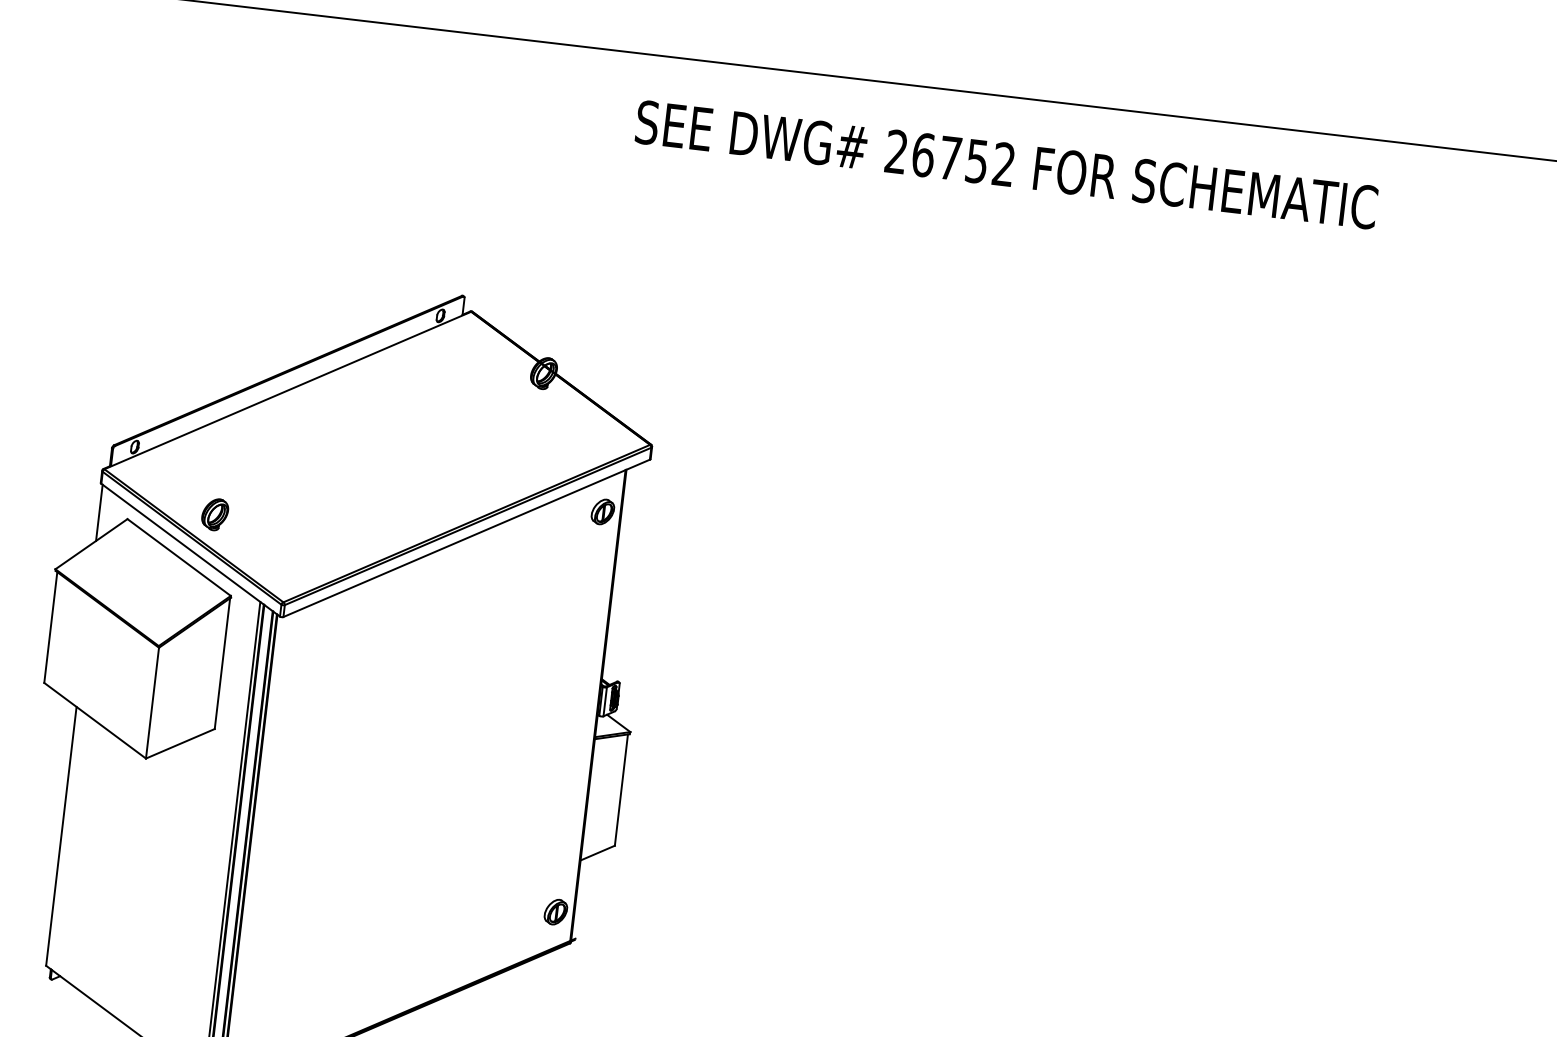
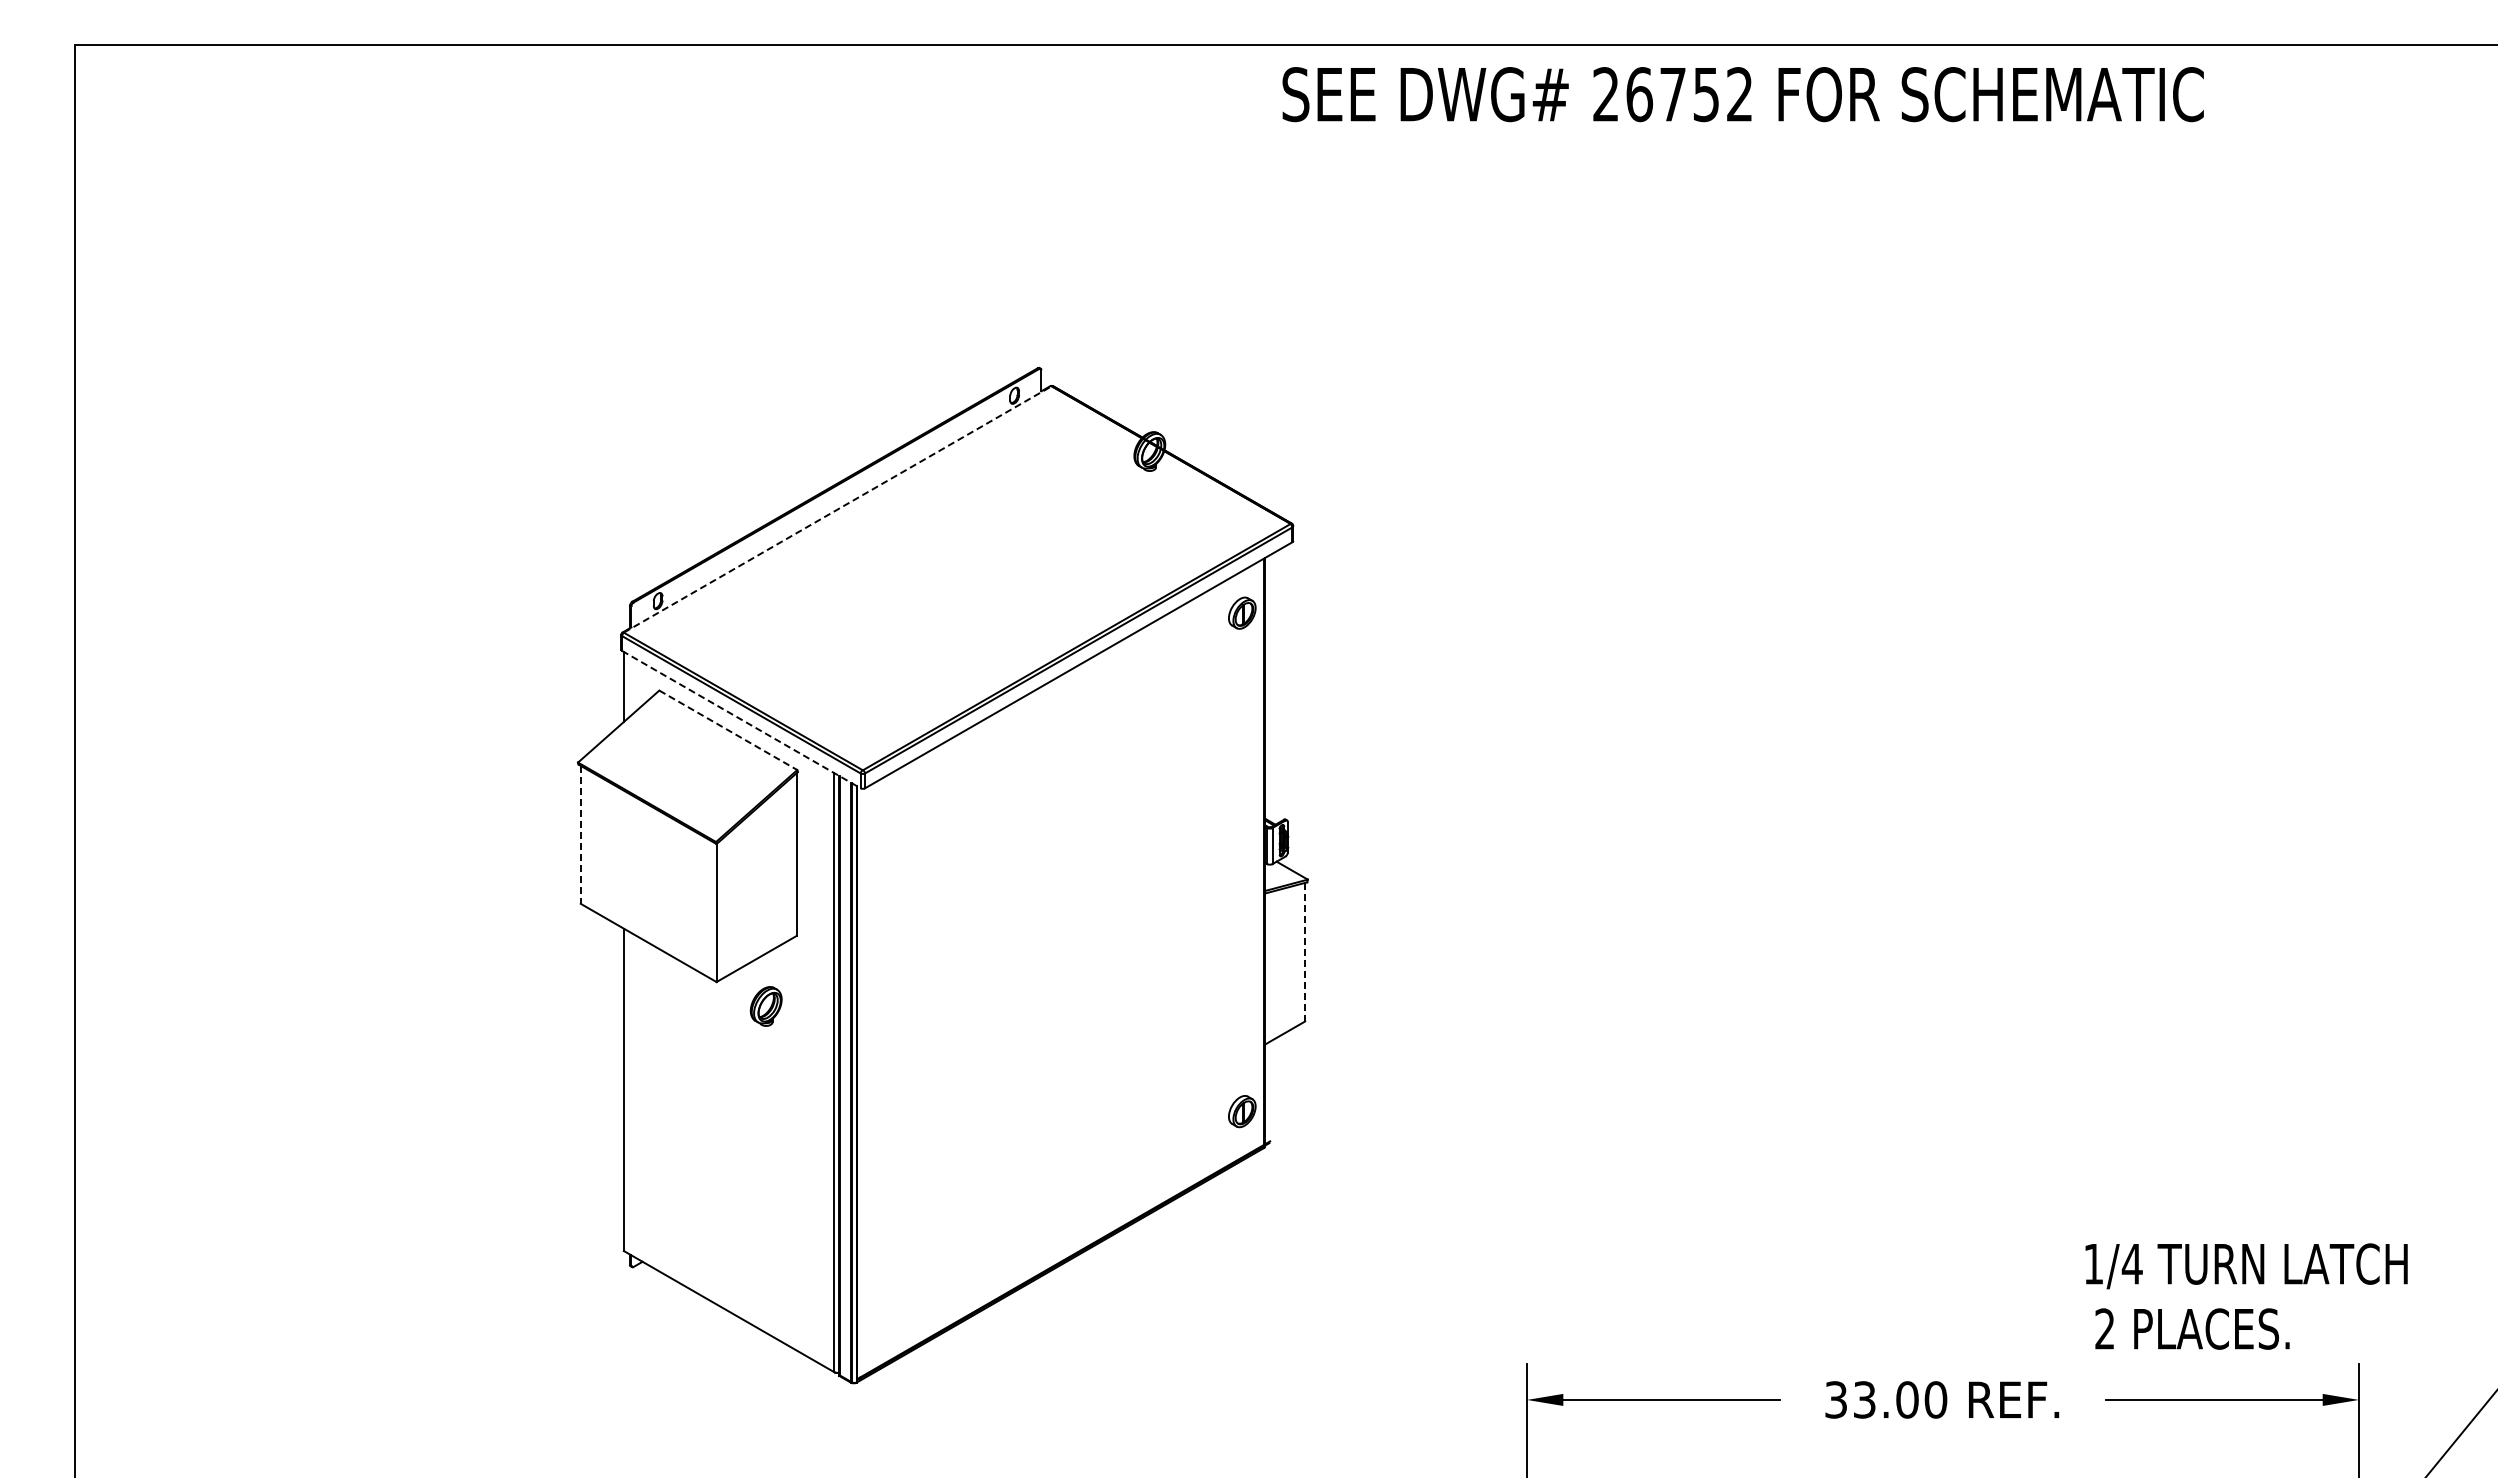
text: (1006, 164) -> (1742, 94), moved
line: (287, 390) -> (837, 509), solid -> dashed
part: (214, 514) -> (765, 1006), moved
line: (190, 550) -> (741, 719), solid -> dashed
line: (179, 557) -> (728, 730), solid -> dashed
line: (50, 627) -> (580, 834), solid -> dashed
line: (621, 790) -> (1305, 952), solid -> dashed

